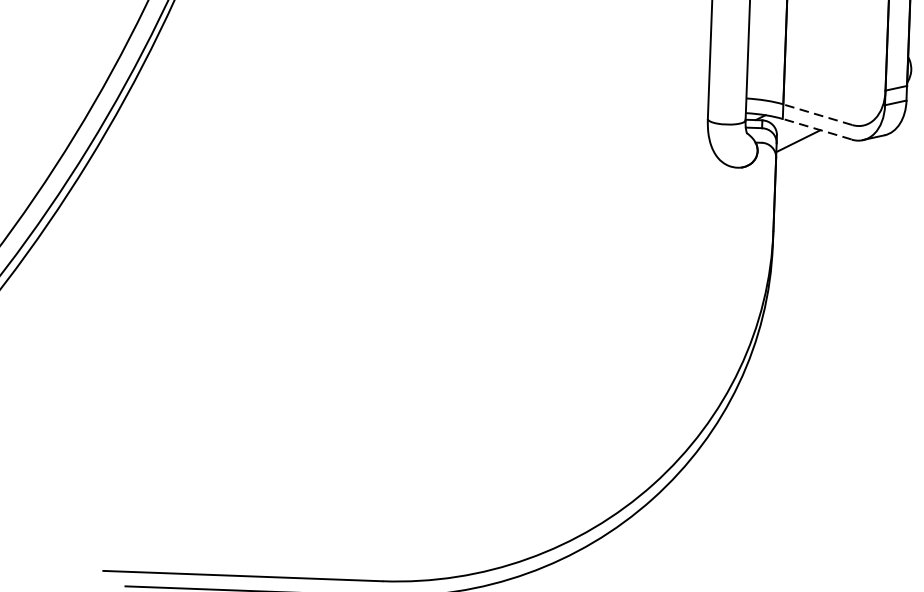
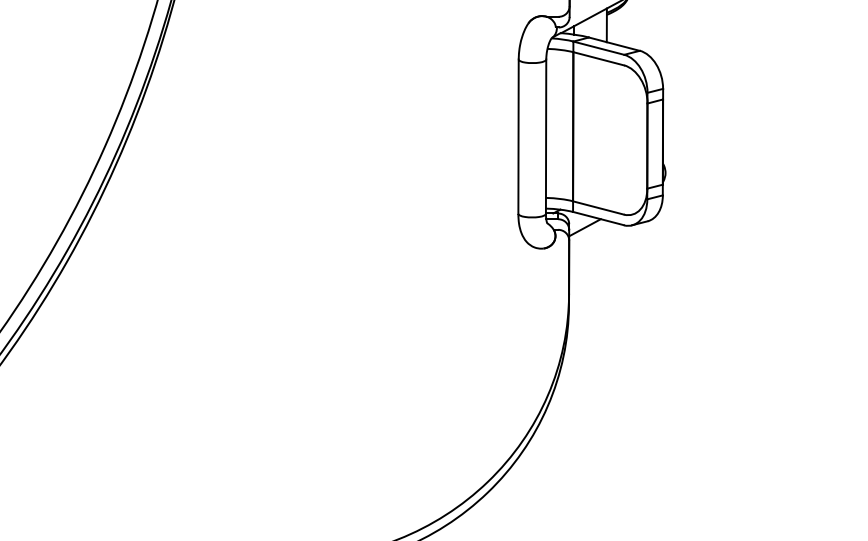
line: (816, 114) -> (597, 207), dashed -> solid
line: (815, 129) -> (597, 218), dashed -> solid

